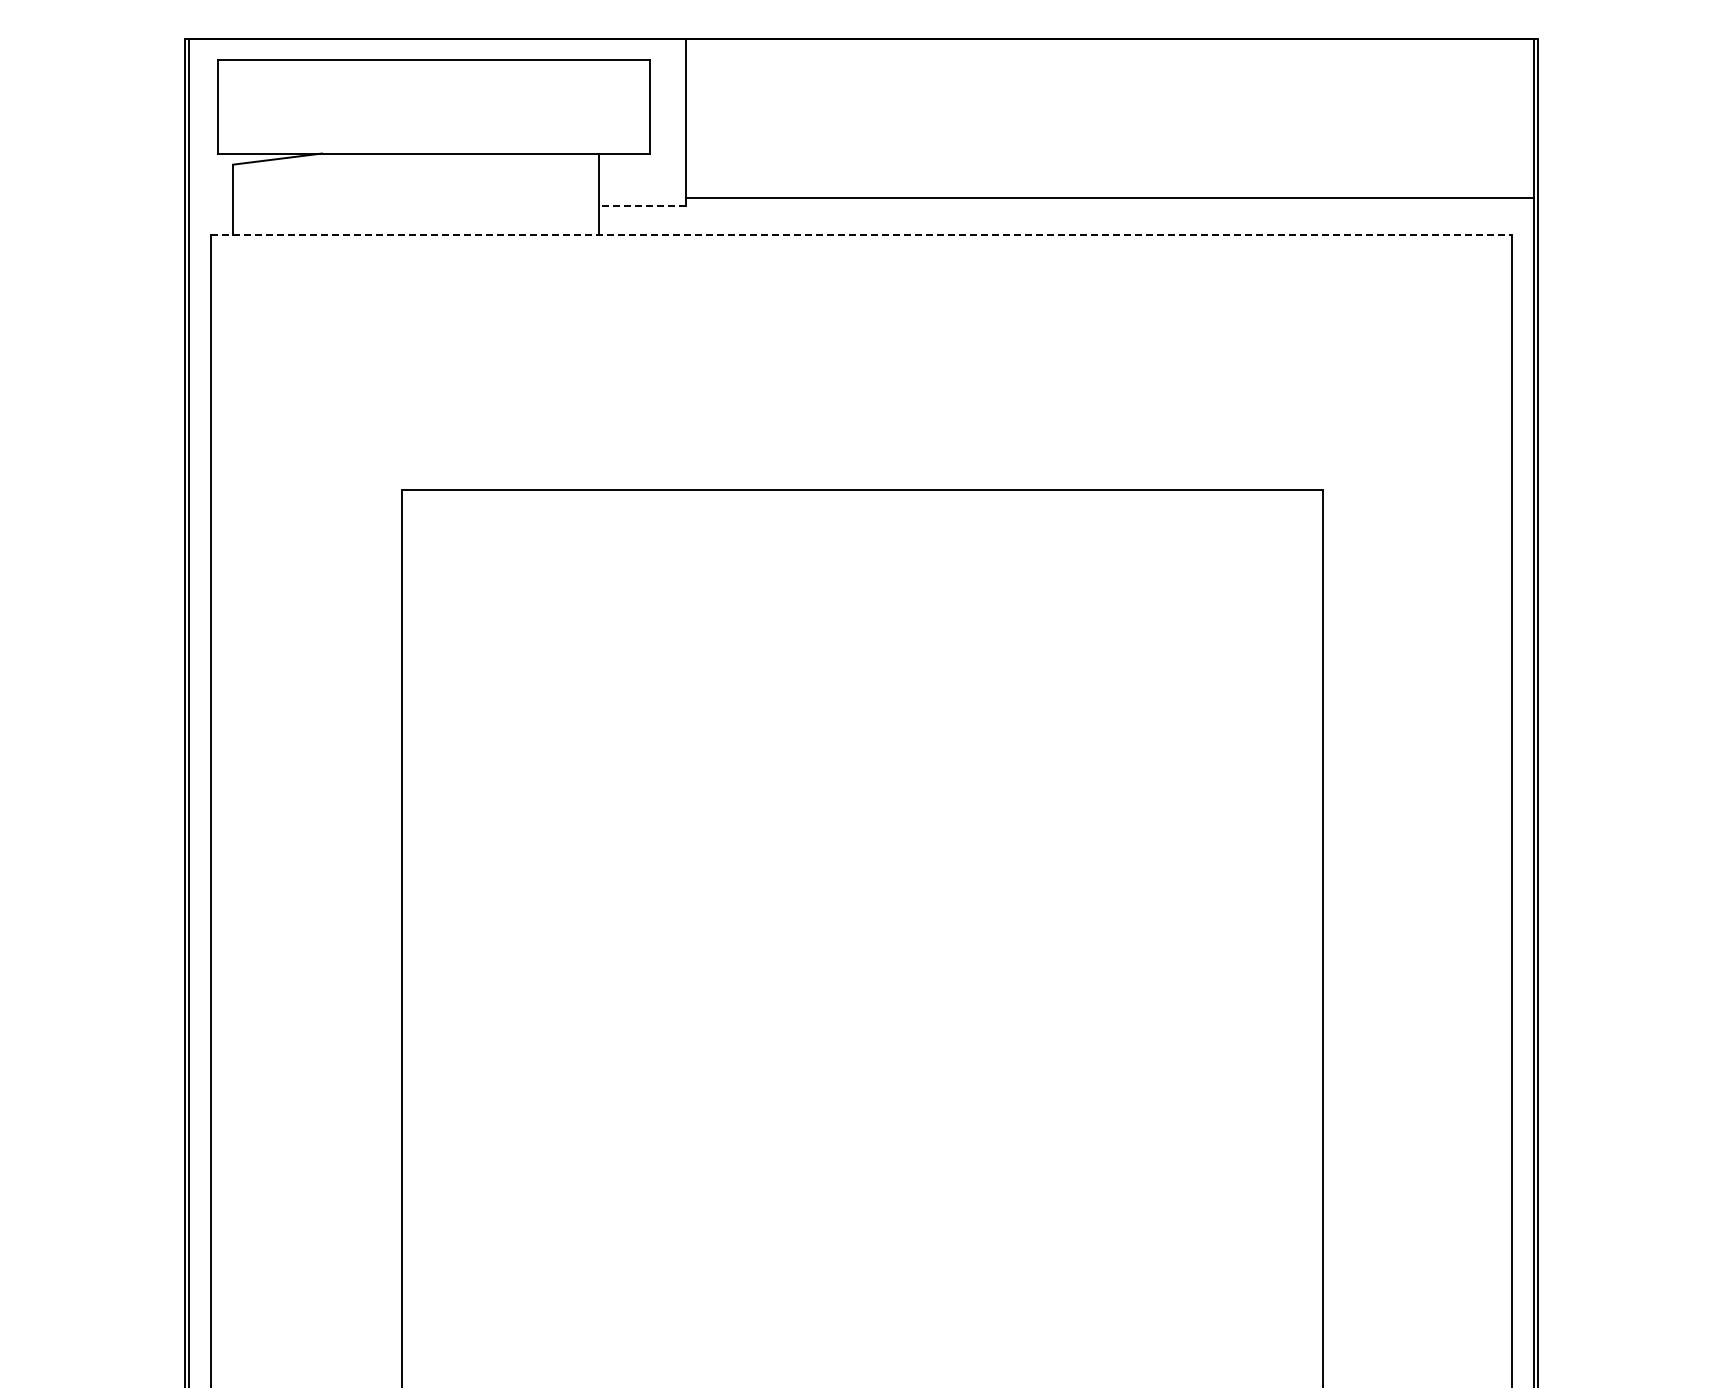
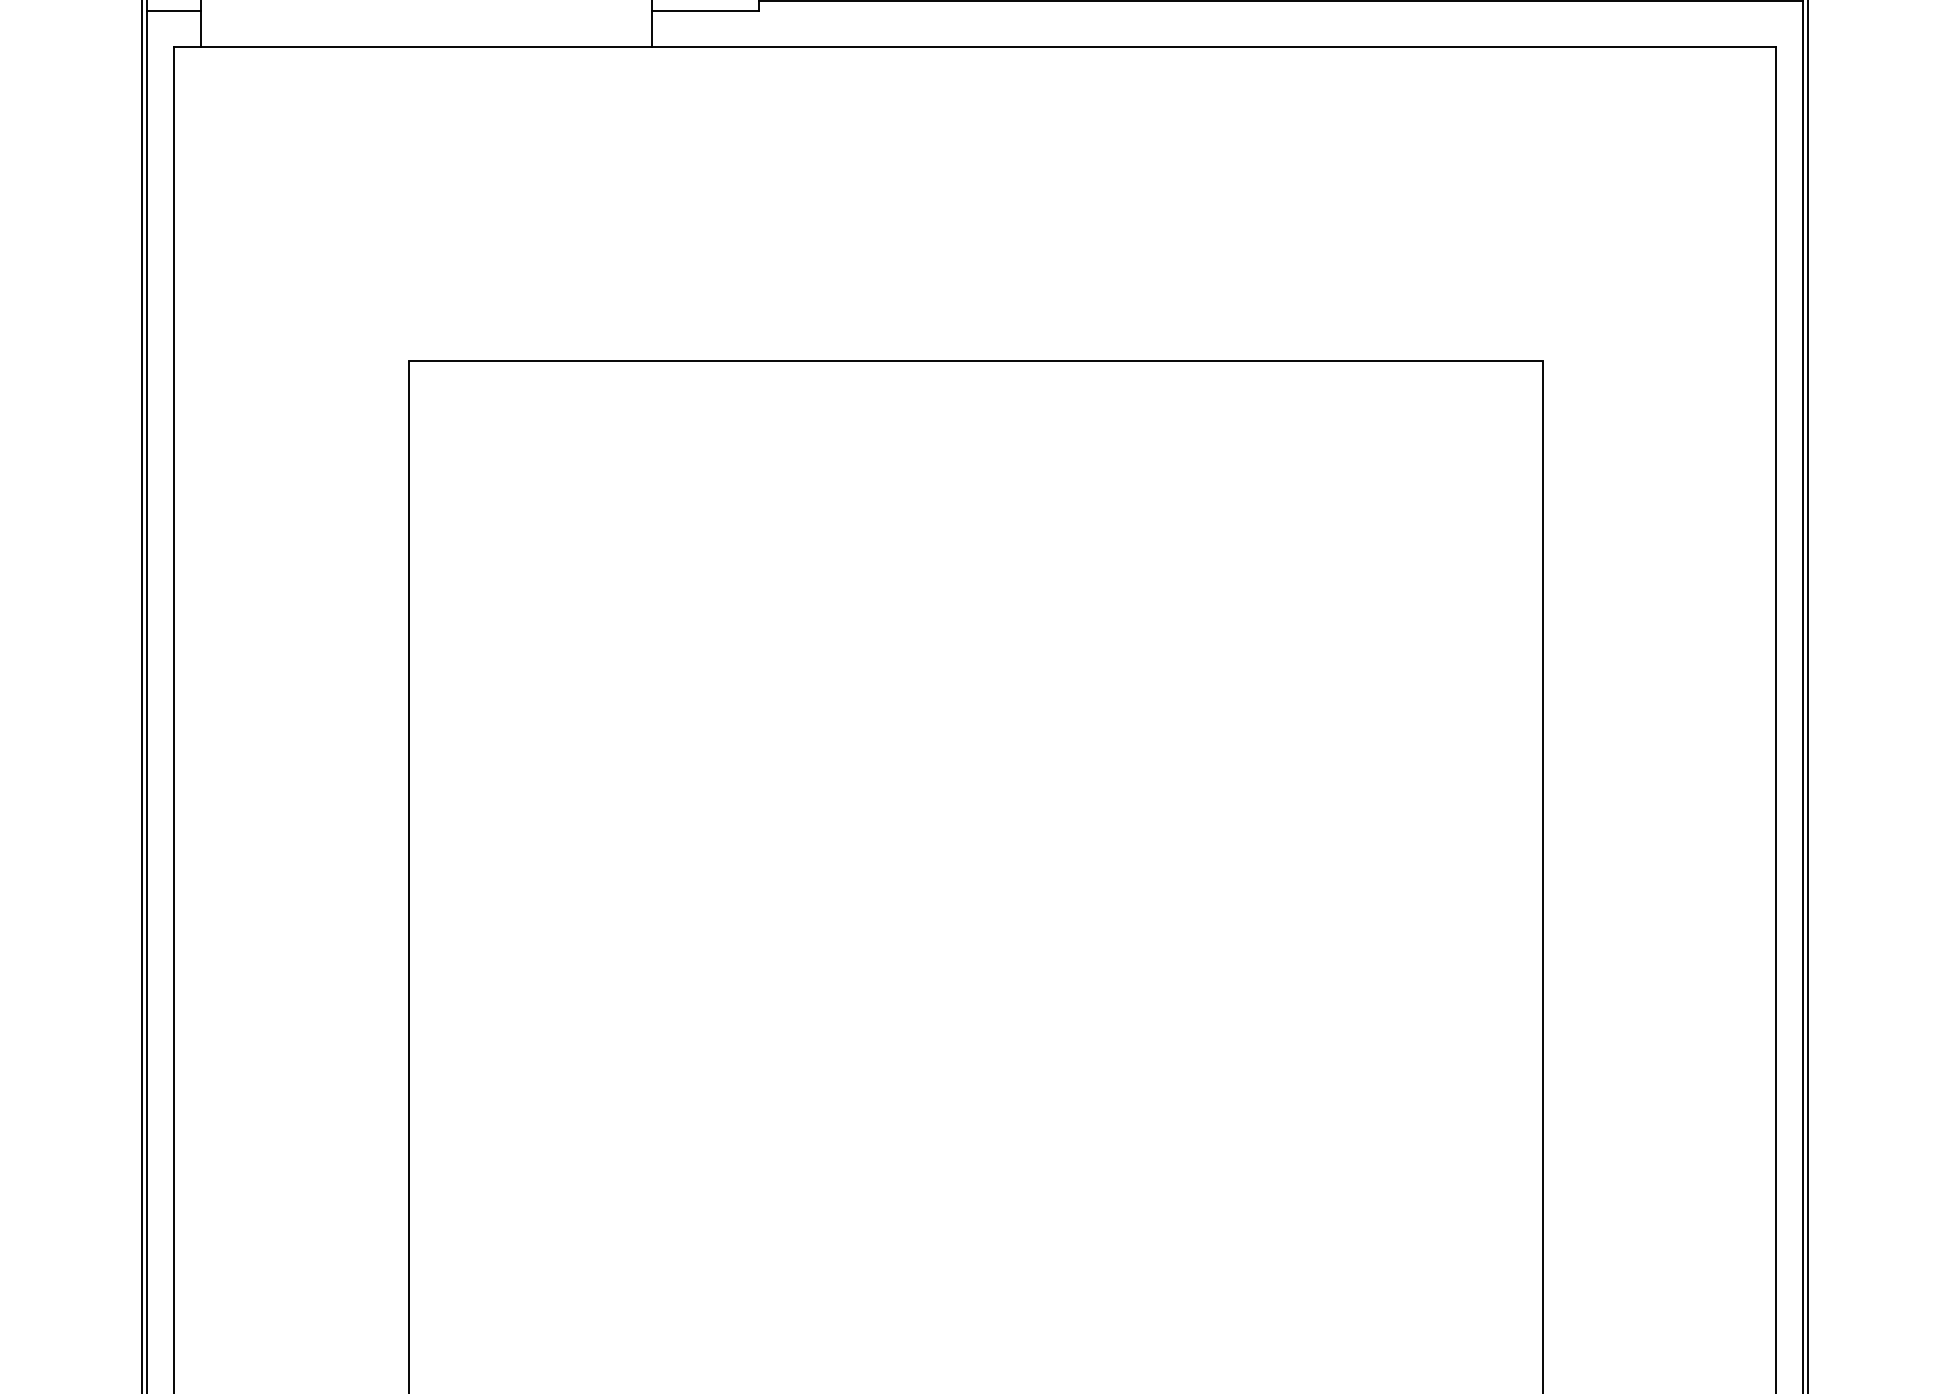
line: (210, 205) -> (173, 10), added
line: (642, 205) -> (705, 10), dashed -> solid
line: (861, 235) -> (974, 47), dashed -> solid

